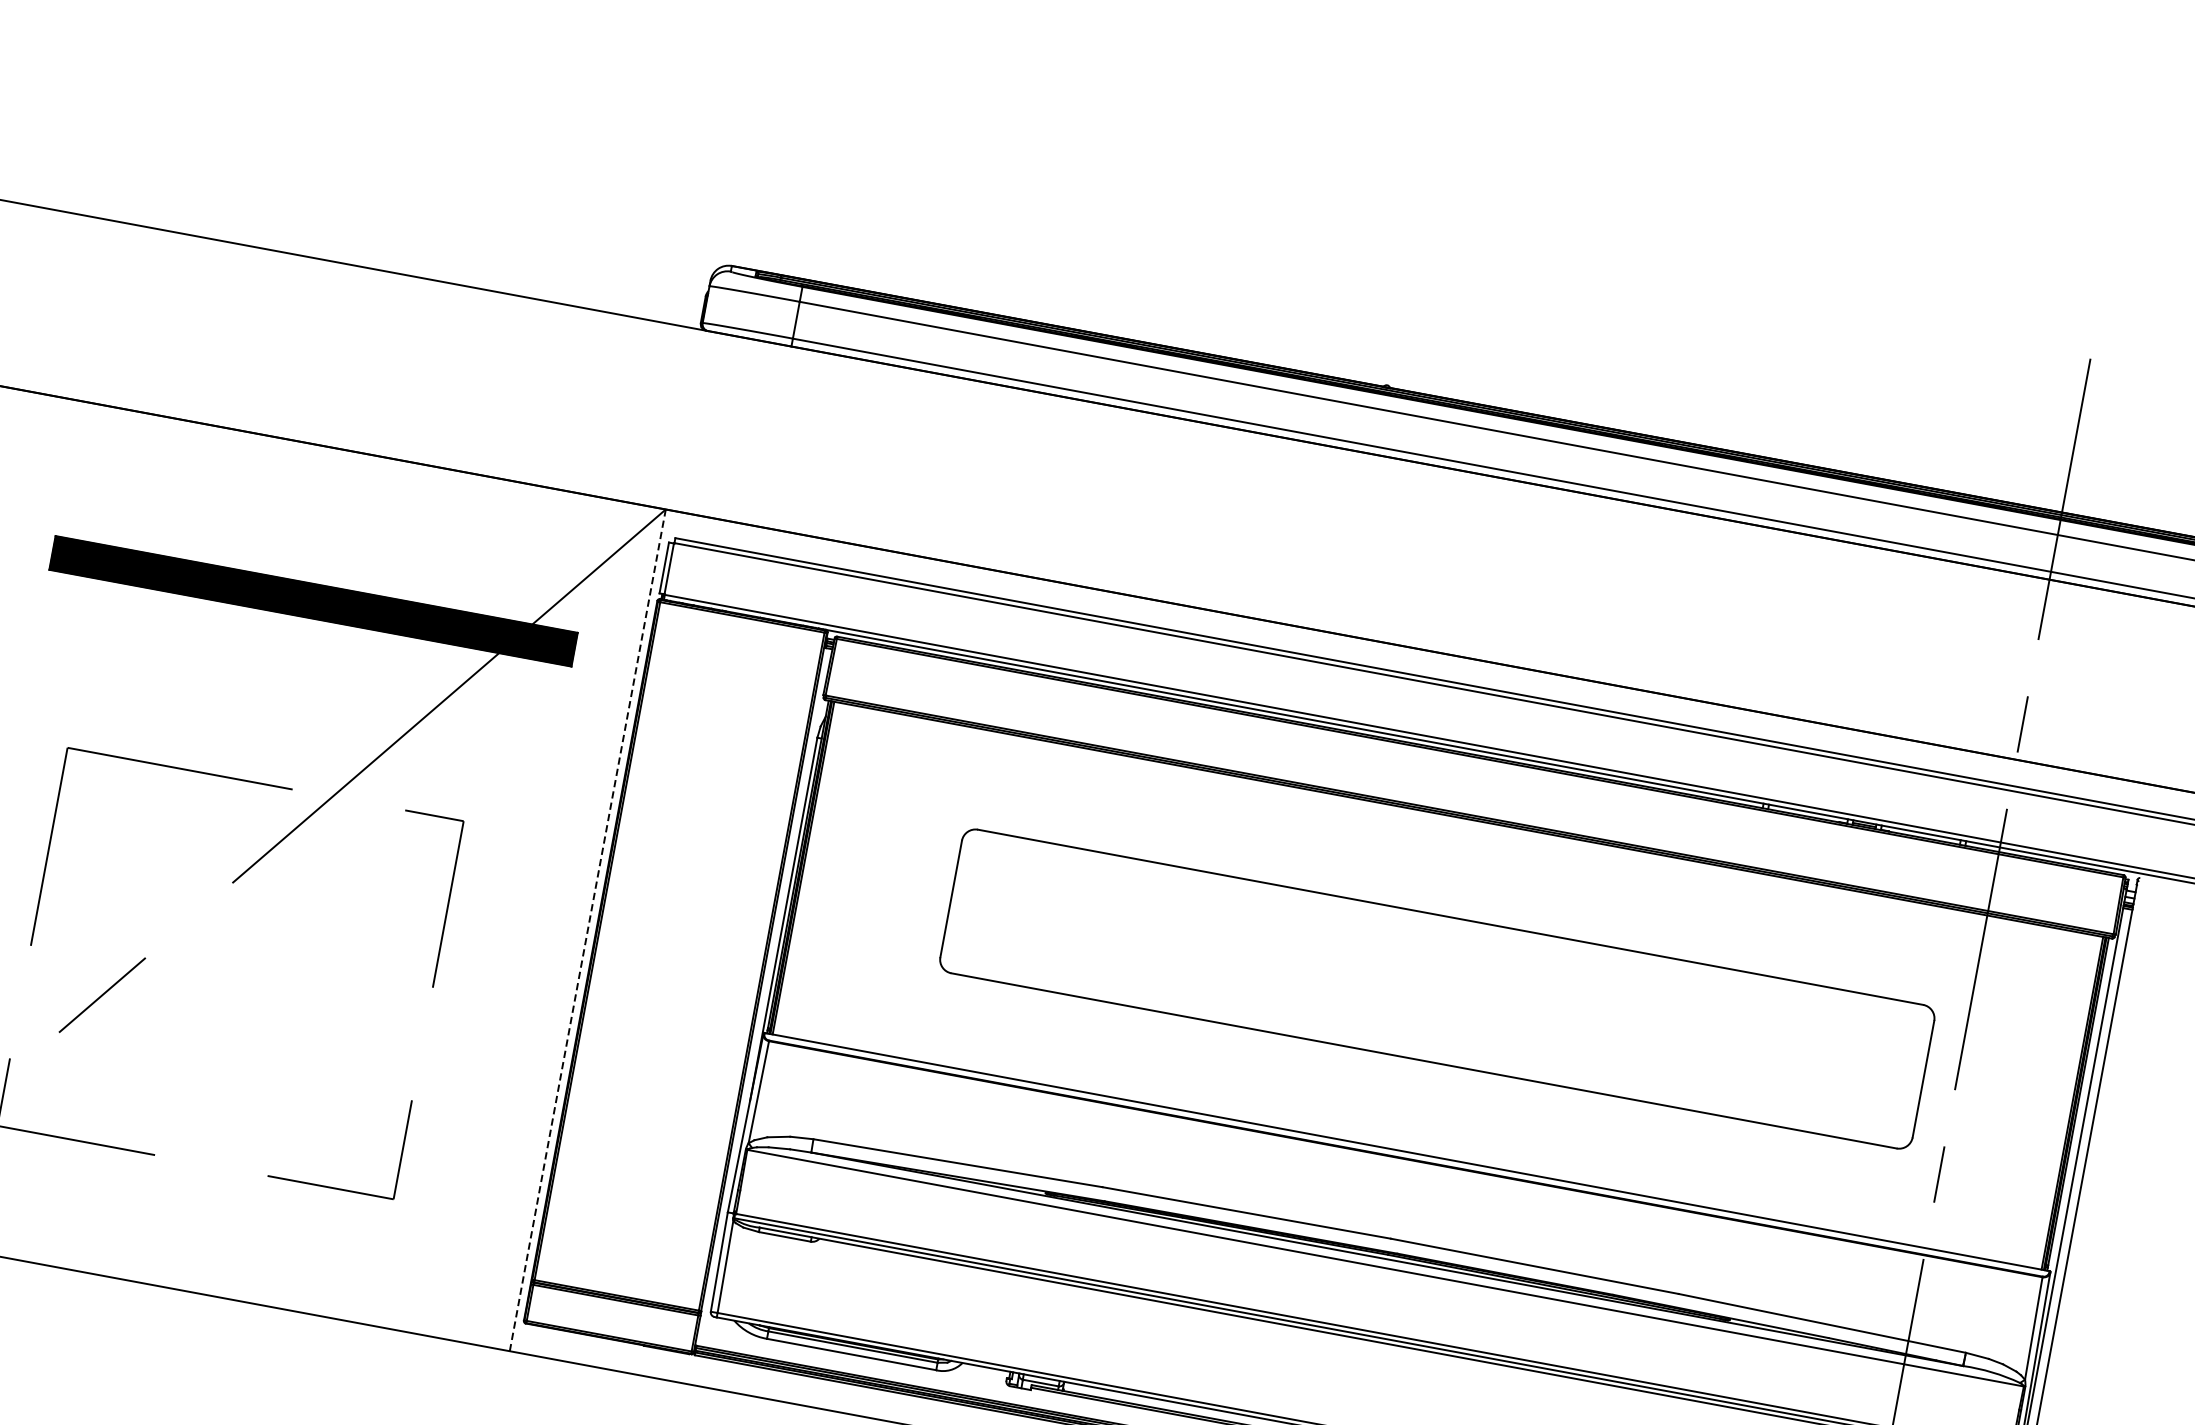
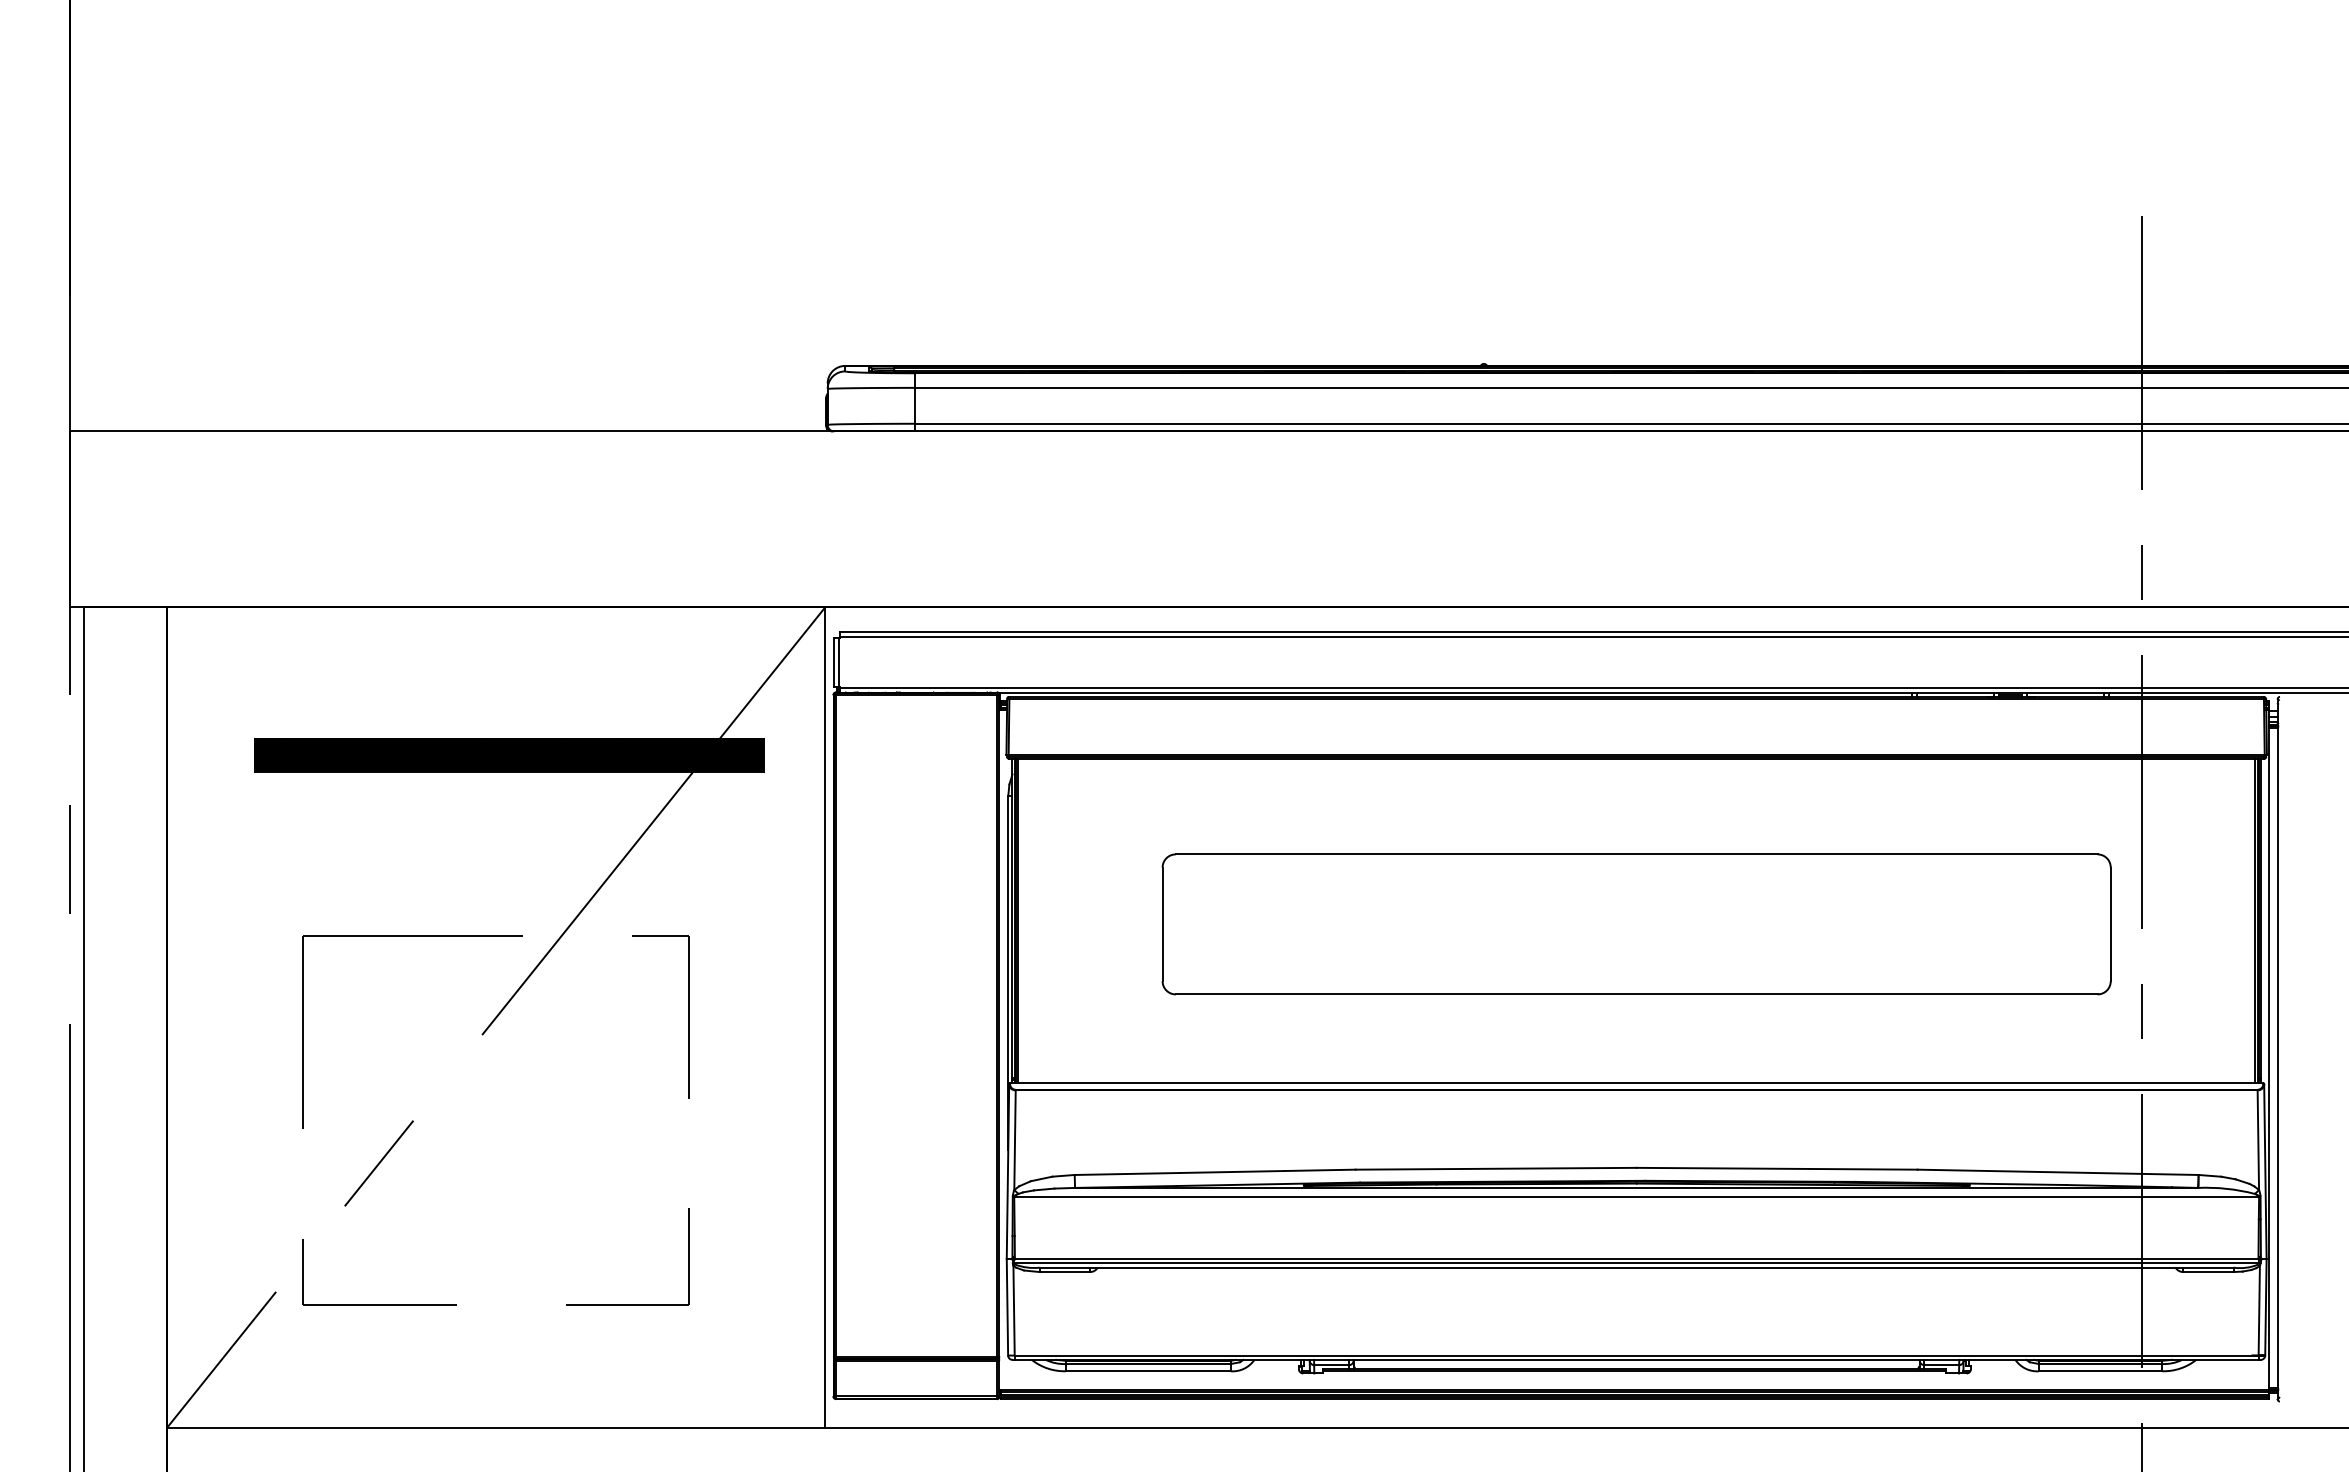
line: (588, 929) -> (825, 1016), dashed -> solid

